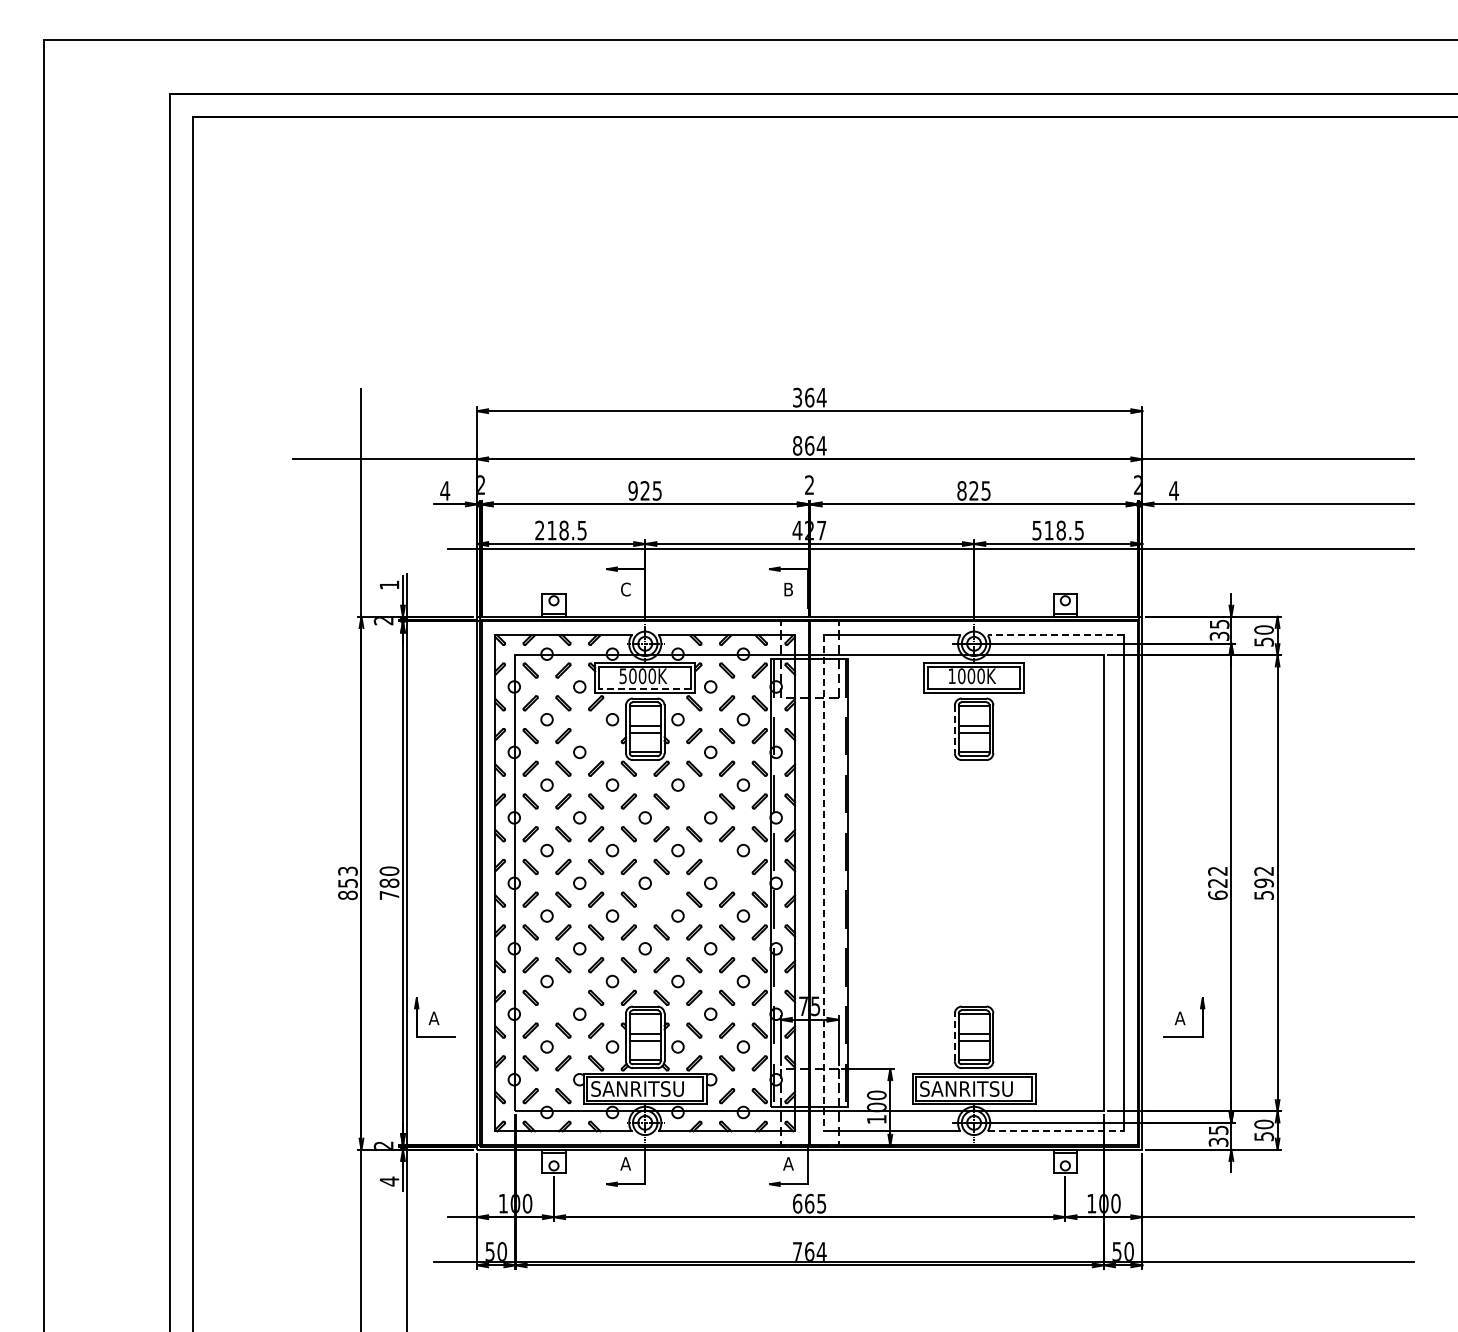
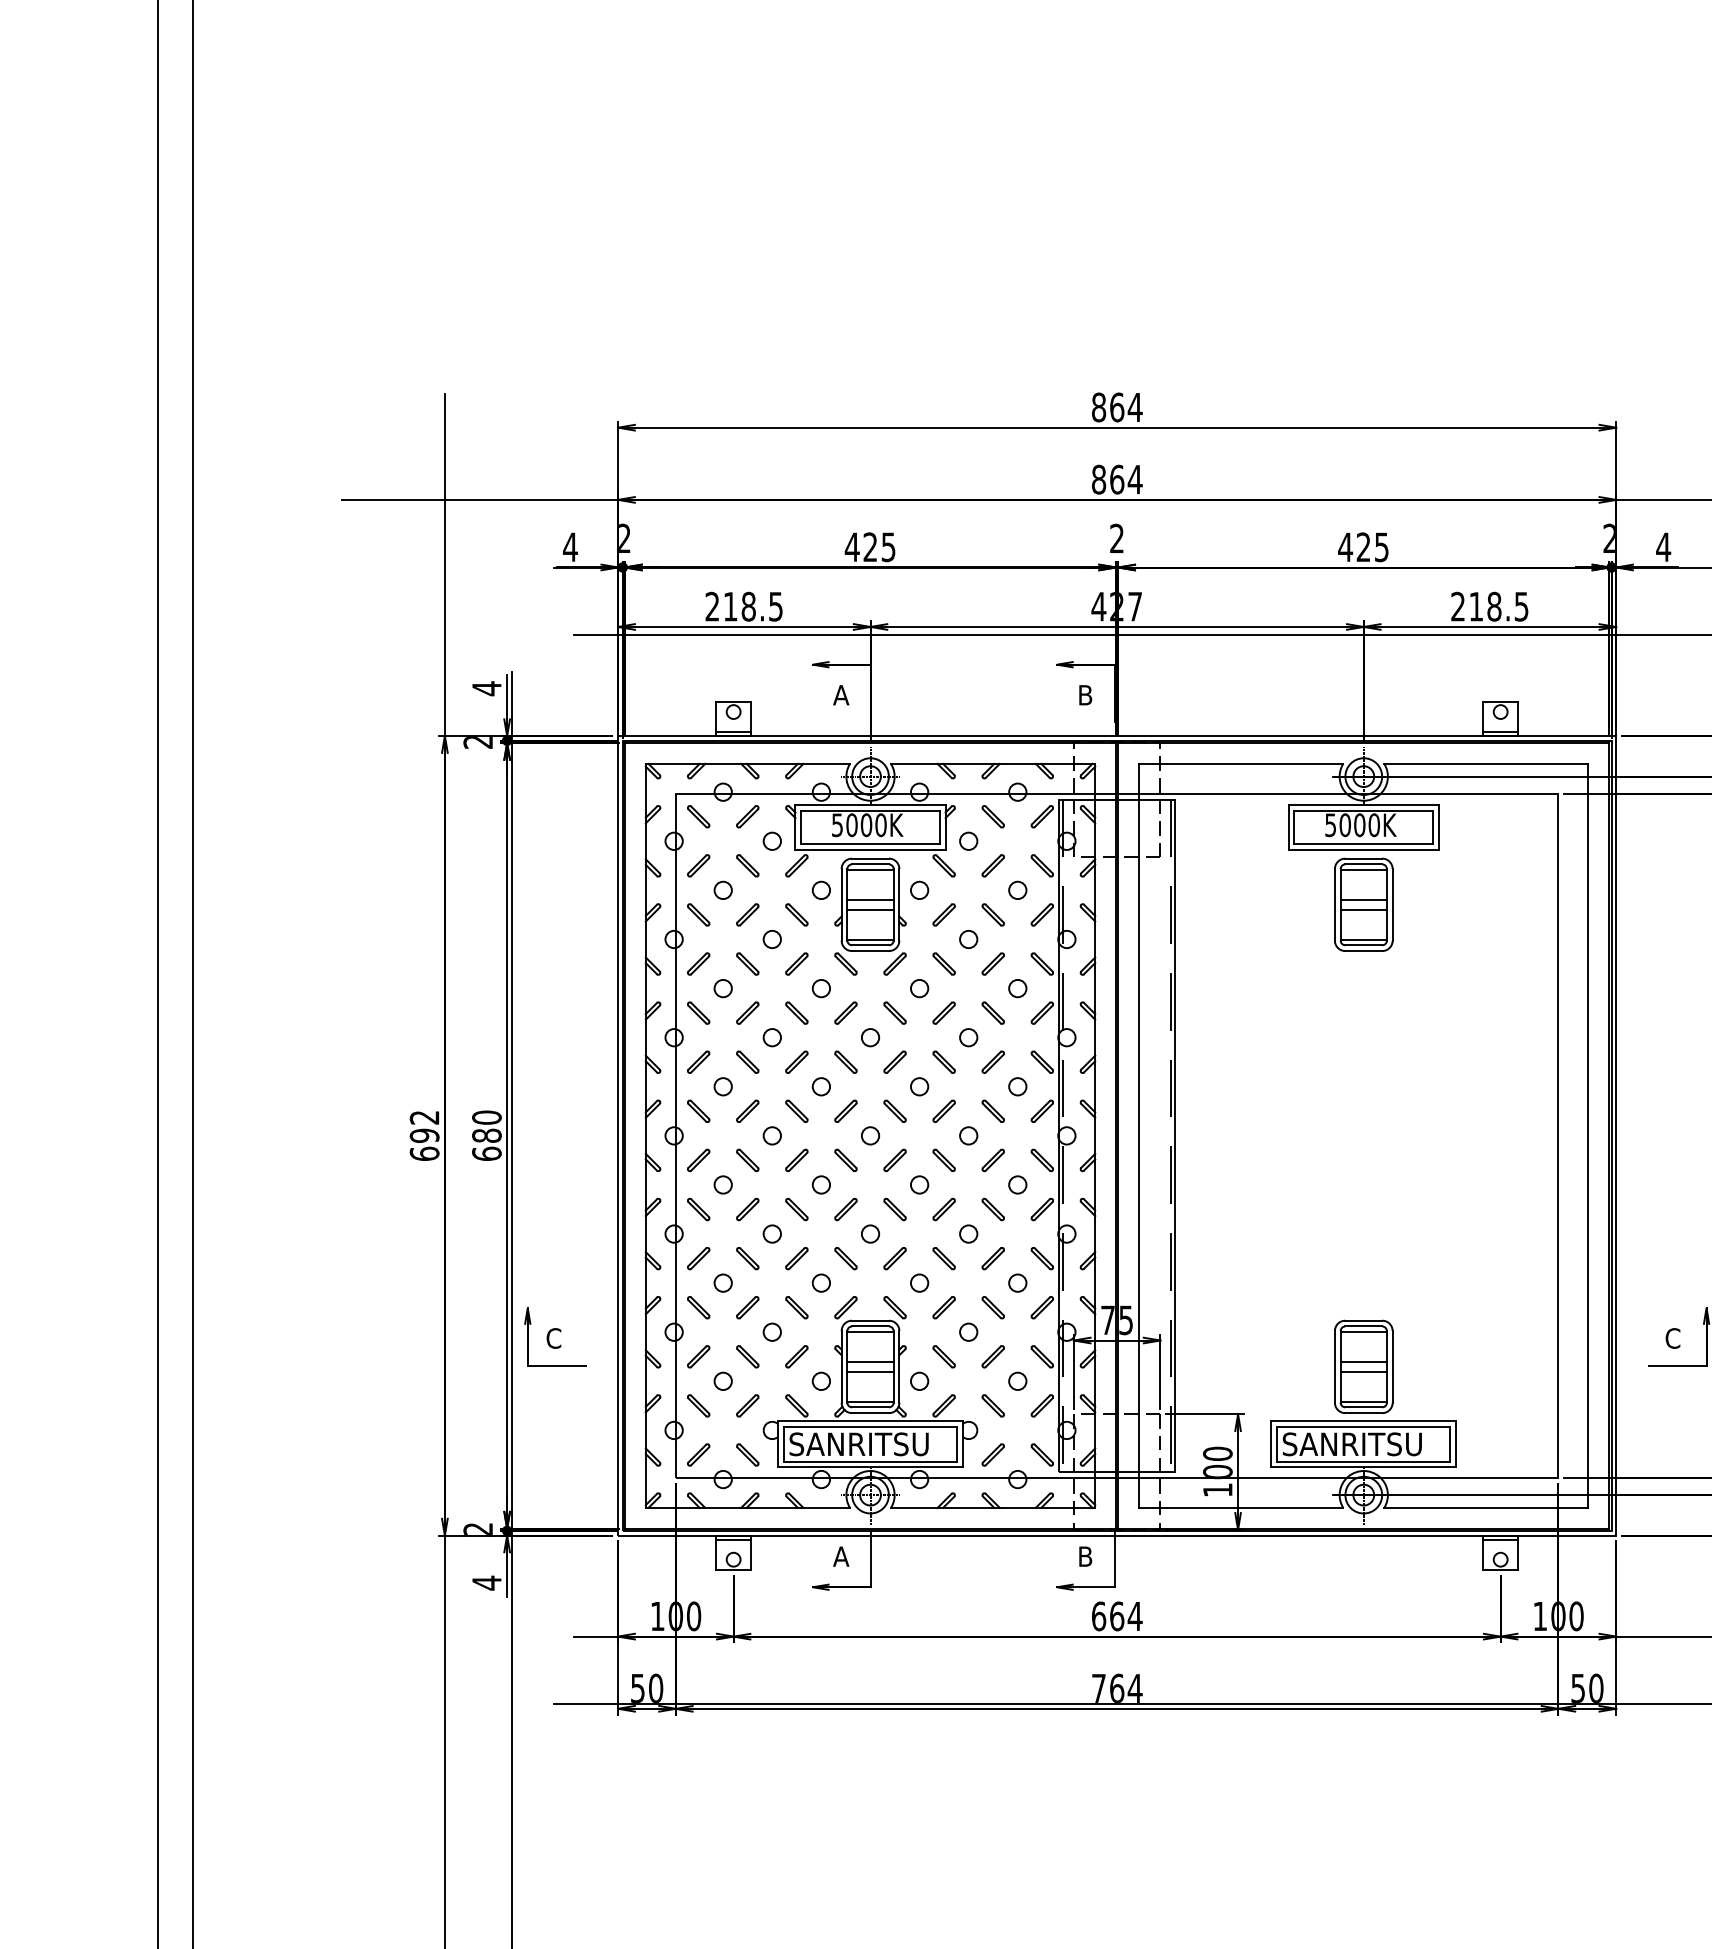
text: (797, 397) -> (1098, 407), 364 -> 864
text: (633, 490) -> (852, 546), 925 -> 425
text: (961, 490) -> (1344, 546), 825 -> 425
text: (1036, 530) -> (1457, 606), 518.5 -> 218.5
text: (389, 585) -> (486, 689), 1 -> 4
text: (625, 589) -> (840, 695), C -> A
line: (1055, 635) -> (1485, 764), dashed -> solid
text: (951, 676) -> (1329, 825), 1000K -> 5000K
line: (644, 688) -> (869, 843), dashed -> solid
line: (954, 729) -> (1334, 905), dashed -> solid
line: (596, 736) -> (797, 915), added
line: (694, 801) -> (944, 1013), added
line: (727, 866) -> (993, 1110), added
text: (347, 883) -> (423, 1136), 853 -> 692
line: (824, 883) -> (1139, 1136), dashed -> solid
text: (389, 895) -> (486, 1154), 780 -> 680
part: (661, 899) -> (894, 1160), added
part: (563, 997) -> (747, 1307), added
text: (433, 1018) -> (552, 1338), A -> C
text: (1179, 1018) -> (1671, 1338), A -> C
line: (954, 1037) -> (1334, 1367), dashed -> solid
line: (1056, 1131) -> (1487, 1508), dashed -> solid
text: (788, 1163) -> (1085, 1556), A -> B
text: (821, 1203) -> (1134, 1616), 665 -> 664

